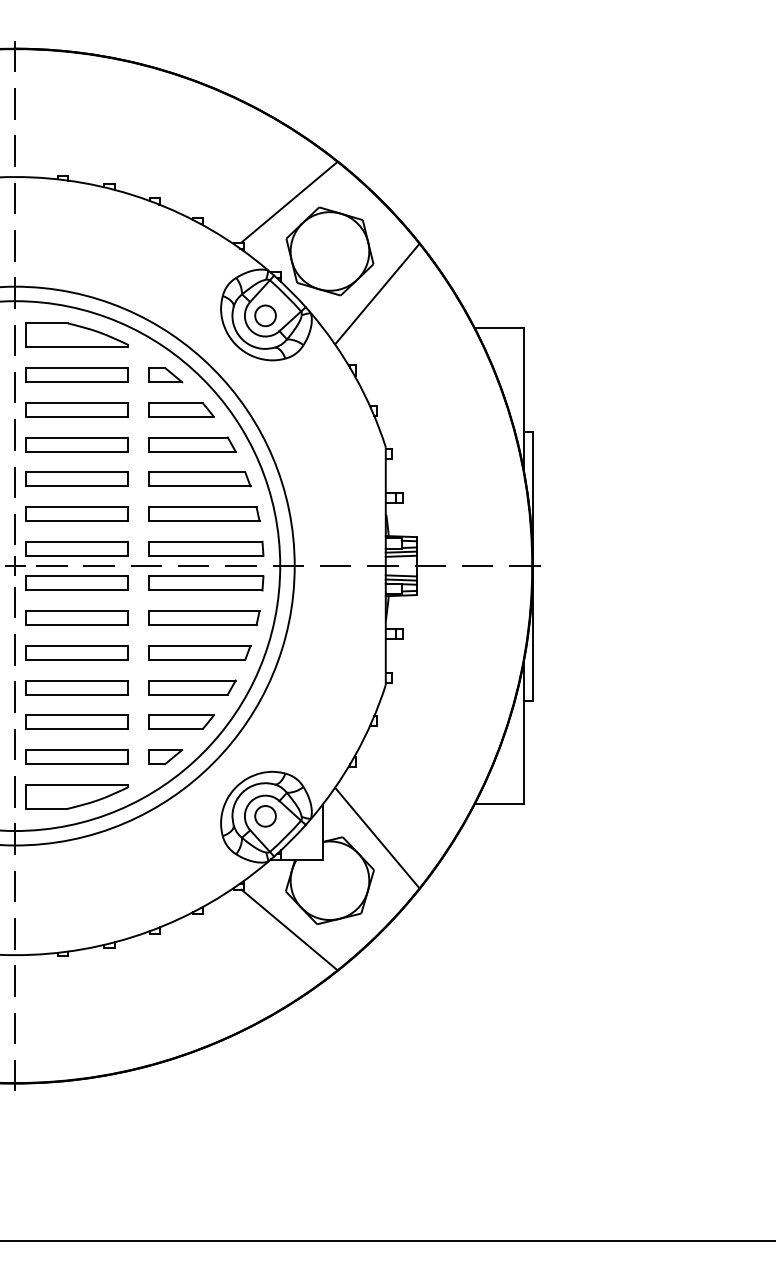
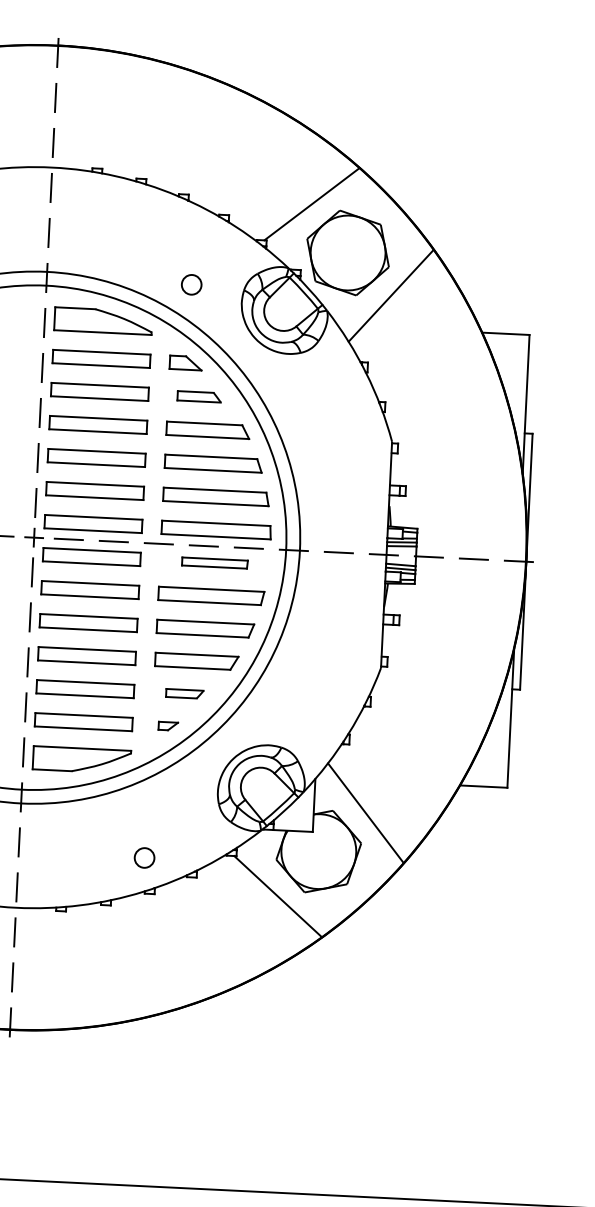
circle: (265, 315) -> (191, 284), moved
part: (181, 409) -> (199, 396), size x0.7
part: (206, 583) -> (215, 563), size x0.6
part: (181, 721) -> (185, 693), size x0.6
part: (165, 756) -> (168, 725), size x0.6
circle: (265, 816) -> (144, 858), moved

